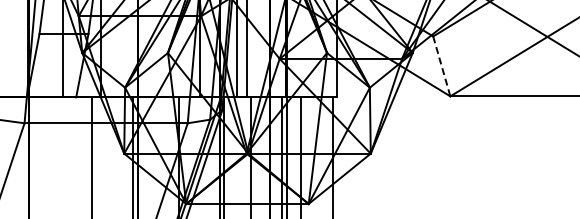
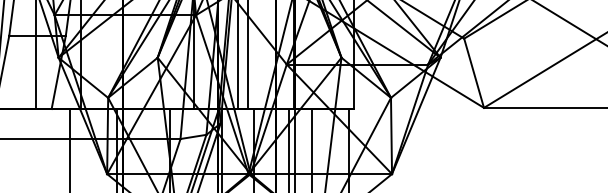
line: (441, 66) -> (473, 73), dashed -> solid

